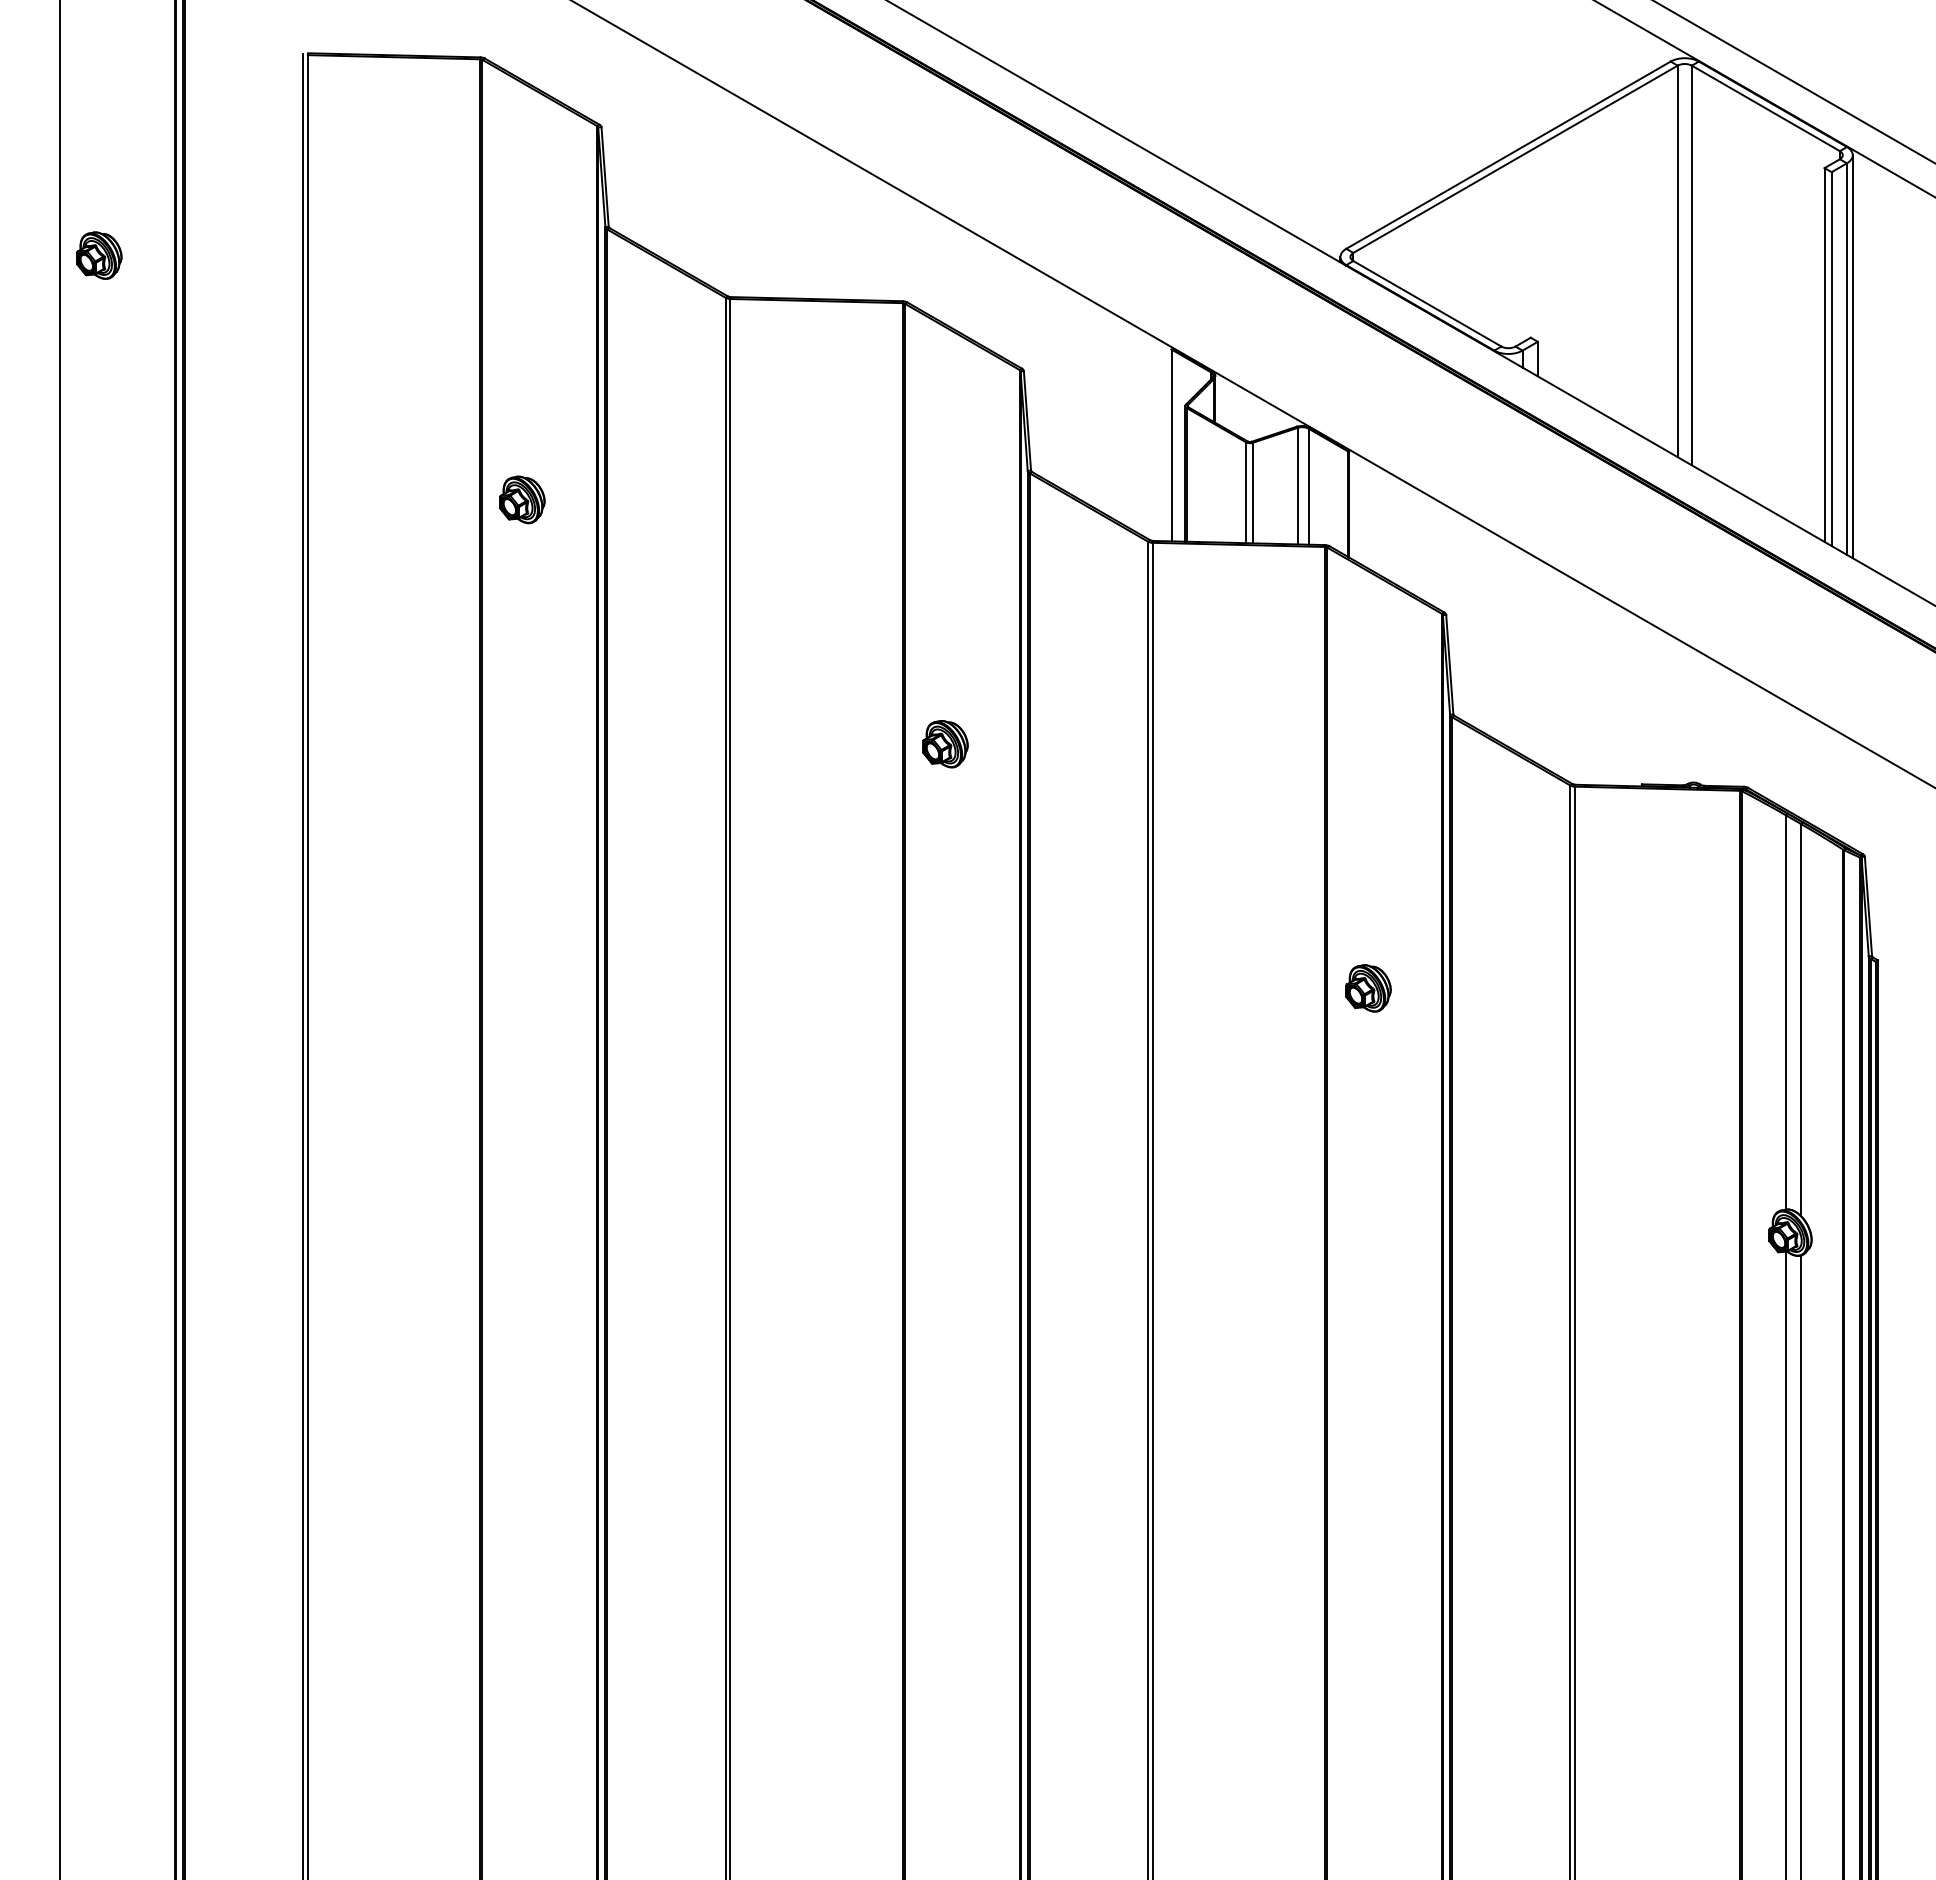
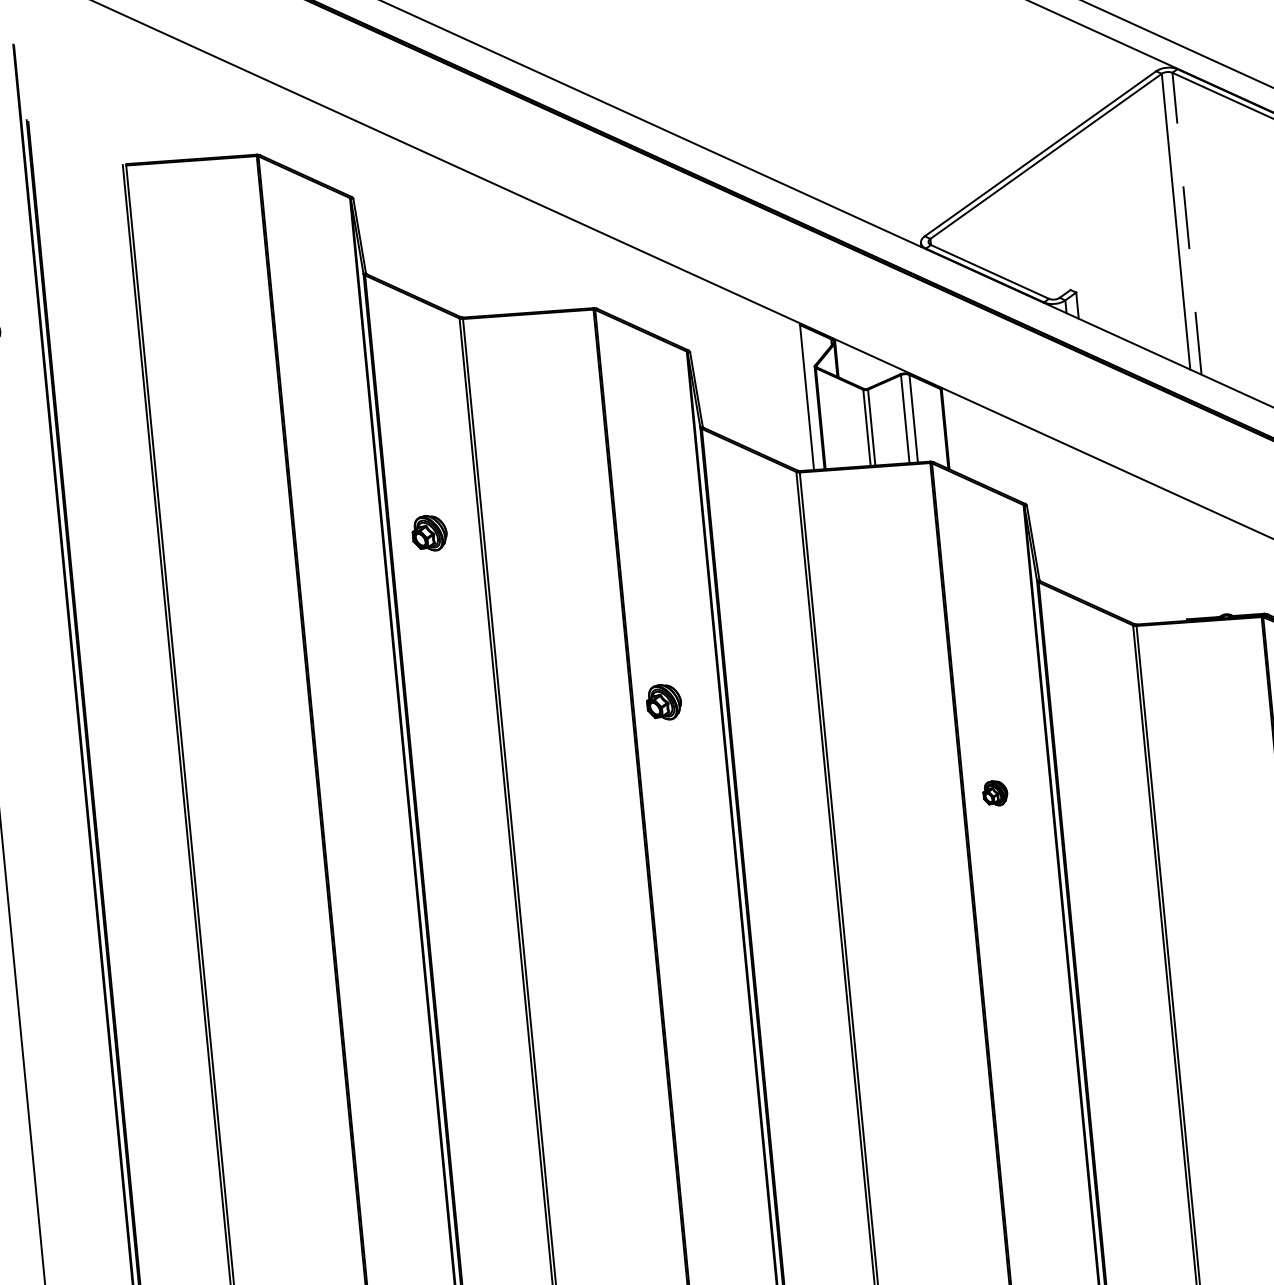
line: (1691, 265) -> (1186, 223), solid -> dashed
part: (522, 499) -> (429, 533), moved
part: (945, 744) -> (664, 702), moved
part: (1368, 988) -> (995, 793), size x0.7

